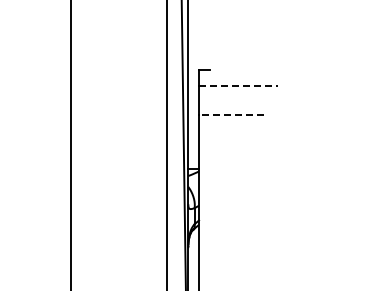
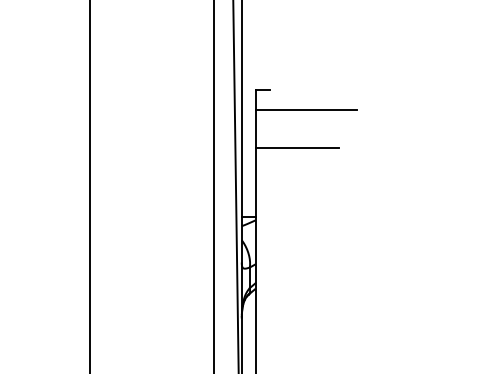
line: (238, 85) -> (306, 109), dashed -> solid
line: (231, 115) -> (297, 148), dashed -> solid

